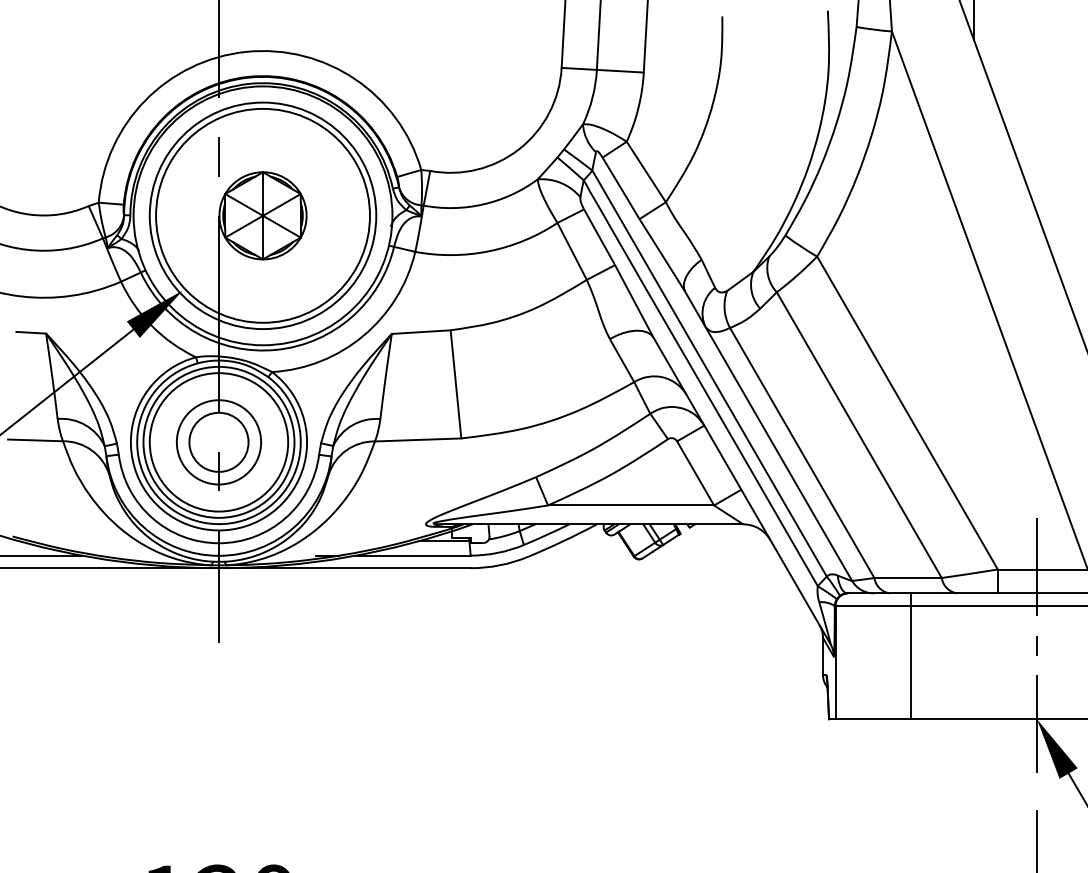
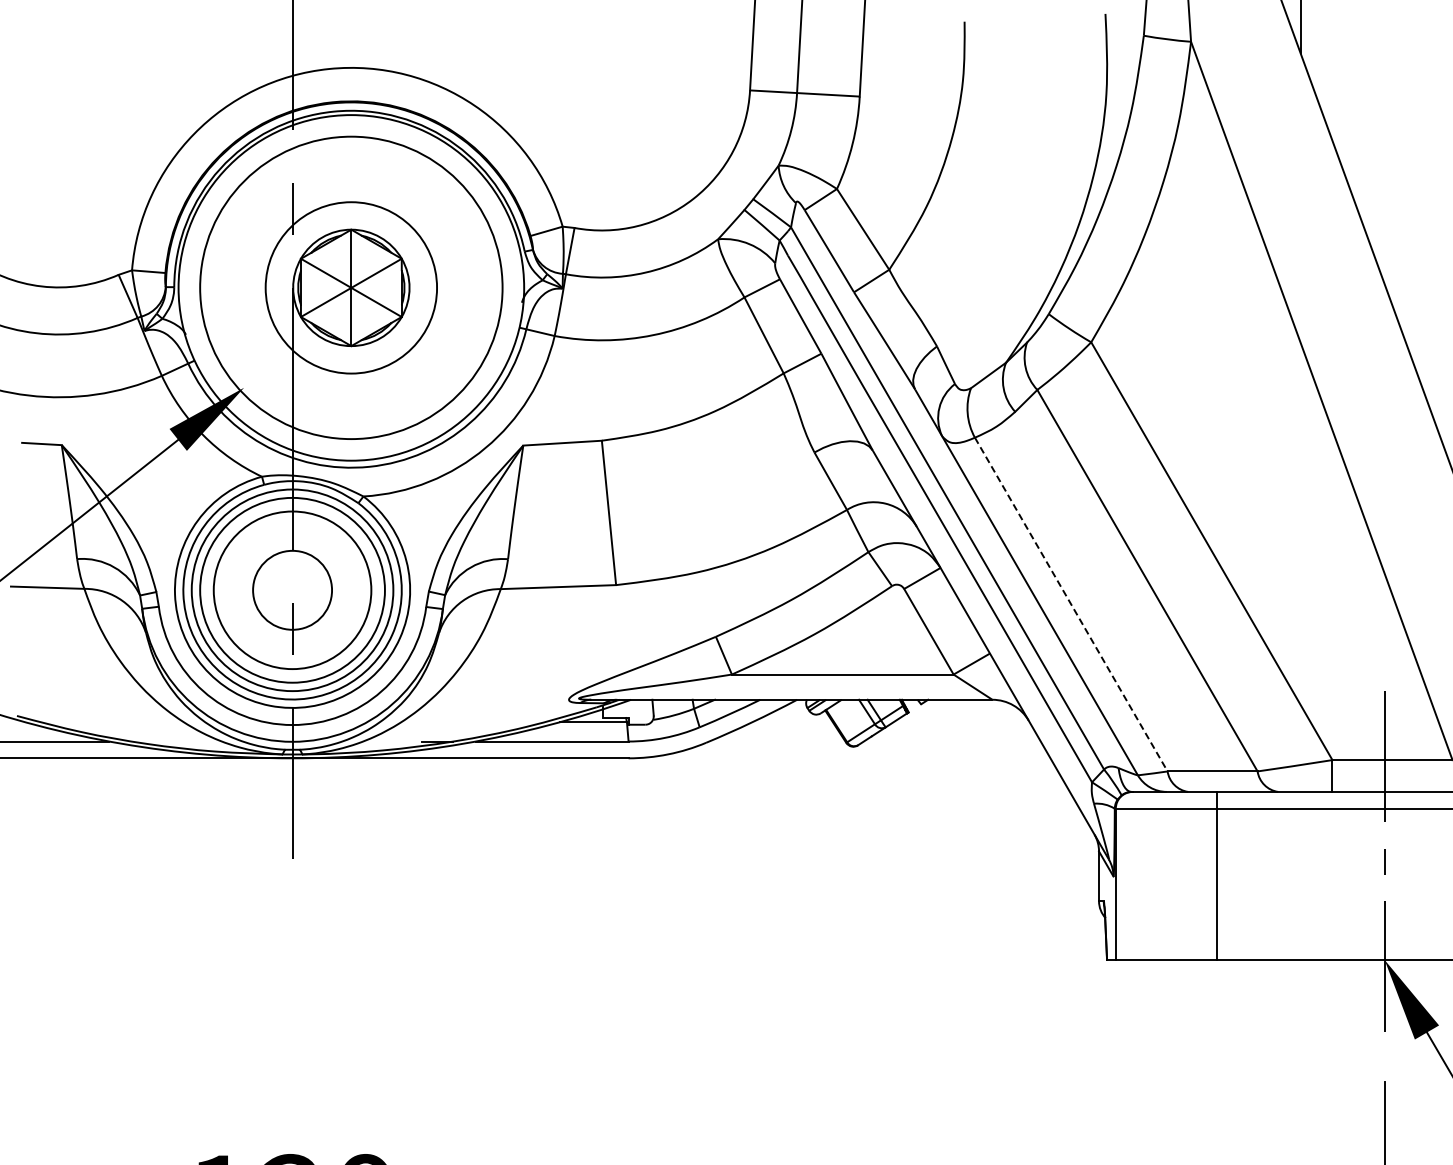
circle: (263, 215) -> (351, 287), size x0.6
circle: (218, 442) -> (292, 590), size x1.4
line: (802, 452) -> (1071, 604), solid -> dashed

